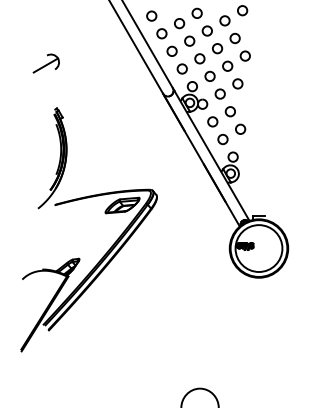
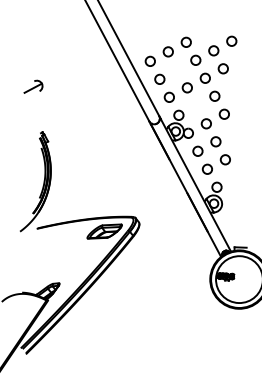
circle: (151, 15) -> (140, 42), removed
circle: (189, 40) -> (177, 69), removed
circle: (244, 55) -> (232, 86), removed
part: (45, 63) -> (32, 86), size x0.7
circle: (209, 75) -> (196, 104), removed

